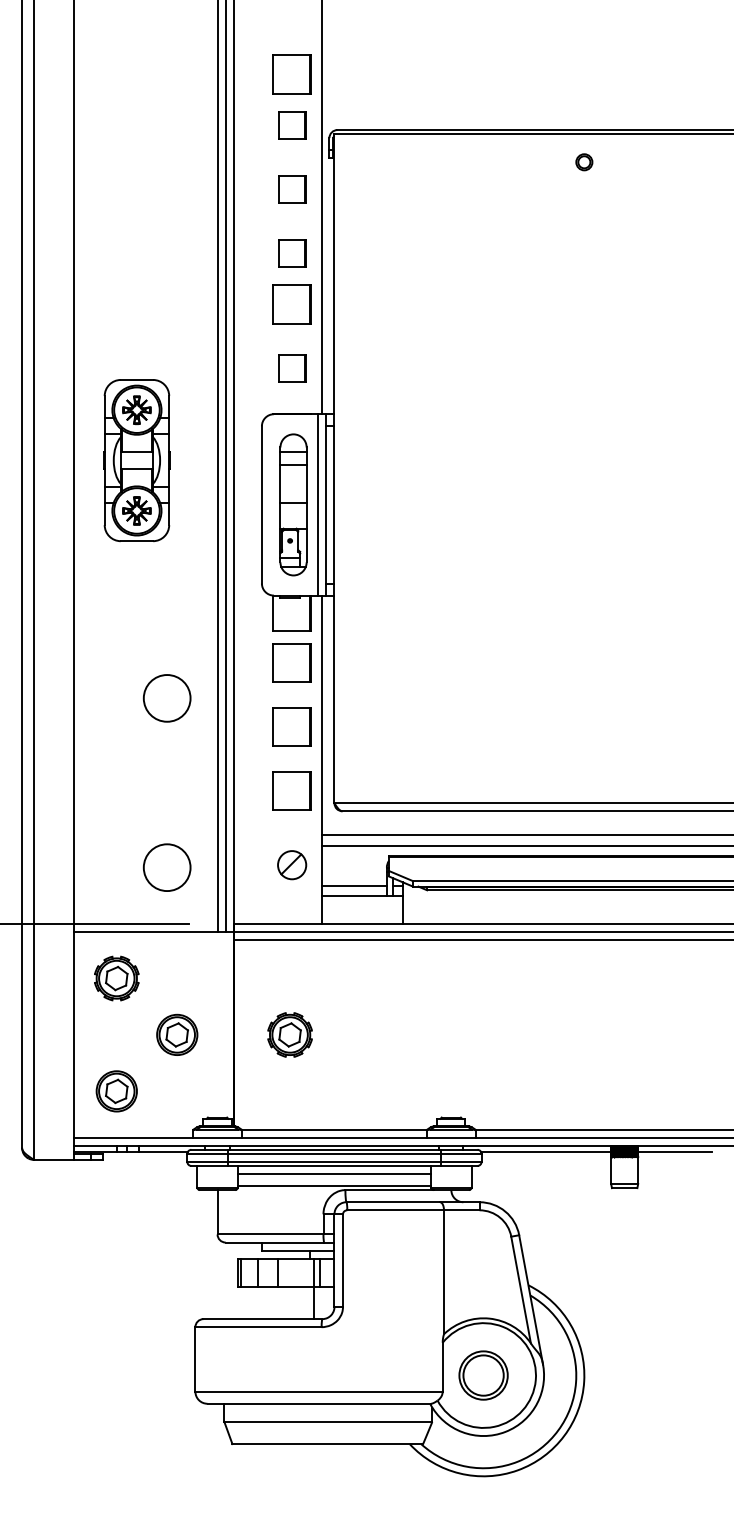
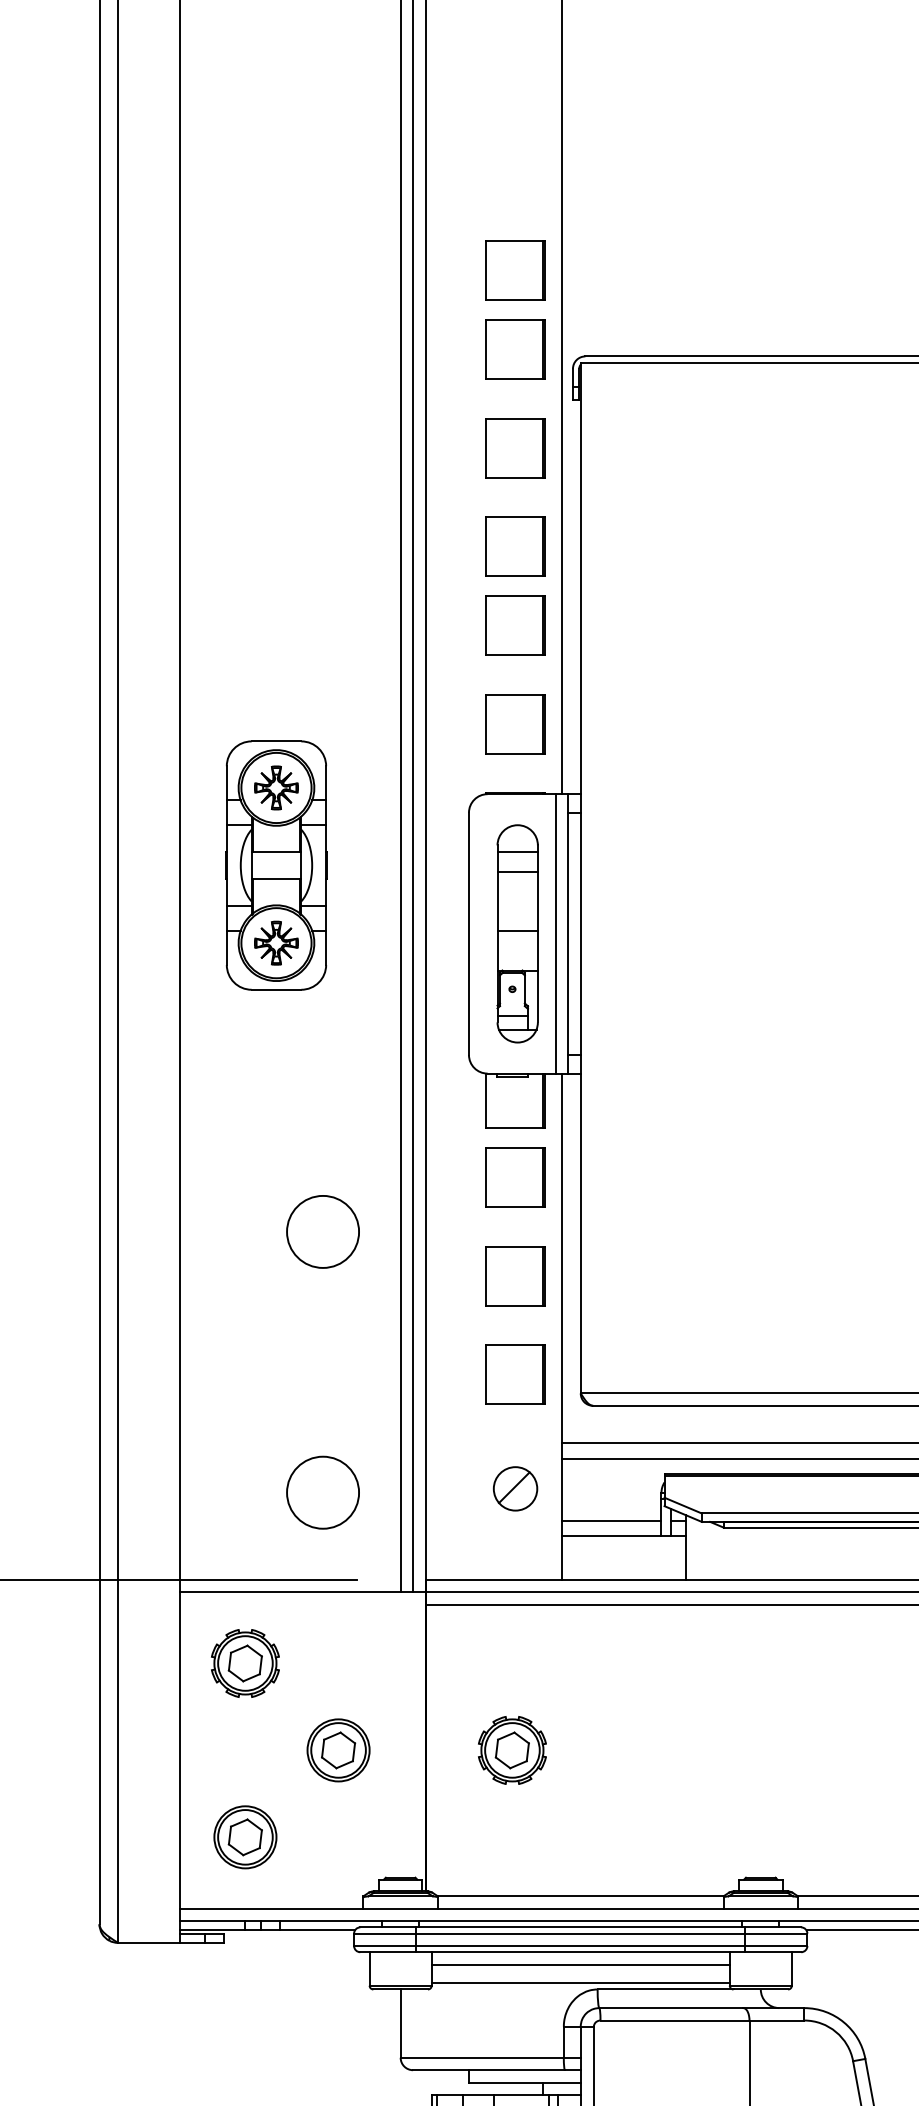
part: (291, 125) -> (514, 349), size x1.43
part: (291, 189) -> (514, 447), size x1.43
part: (291, 253) -> (514, 546), size x1.43
part: (291, 368) -> (514, 723), size x1.43

